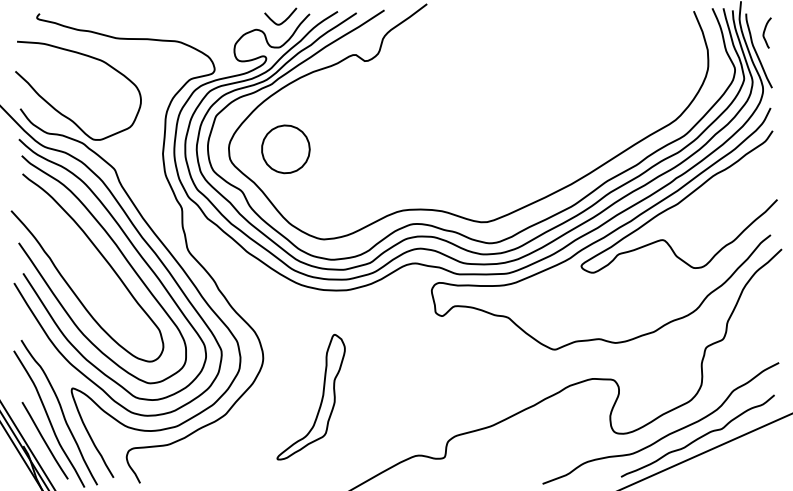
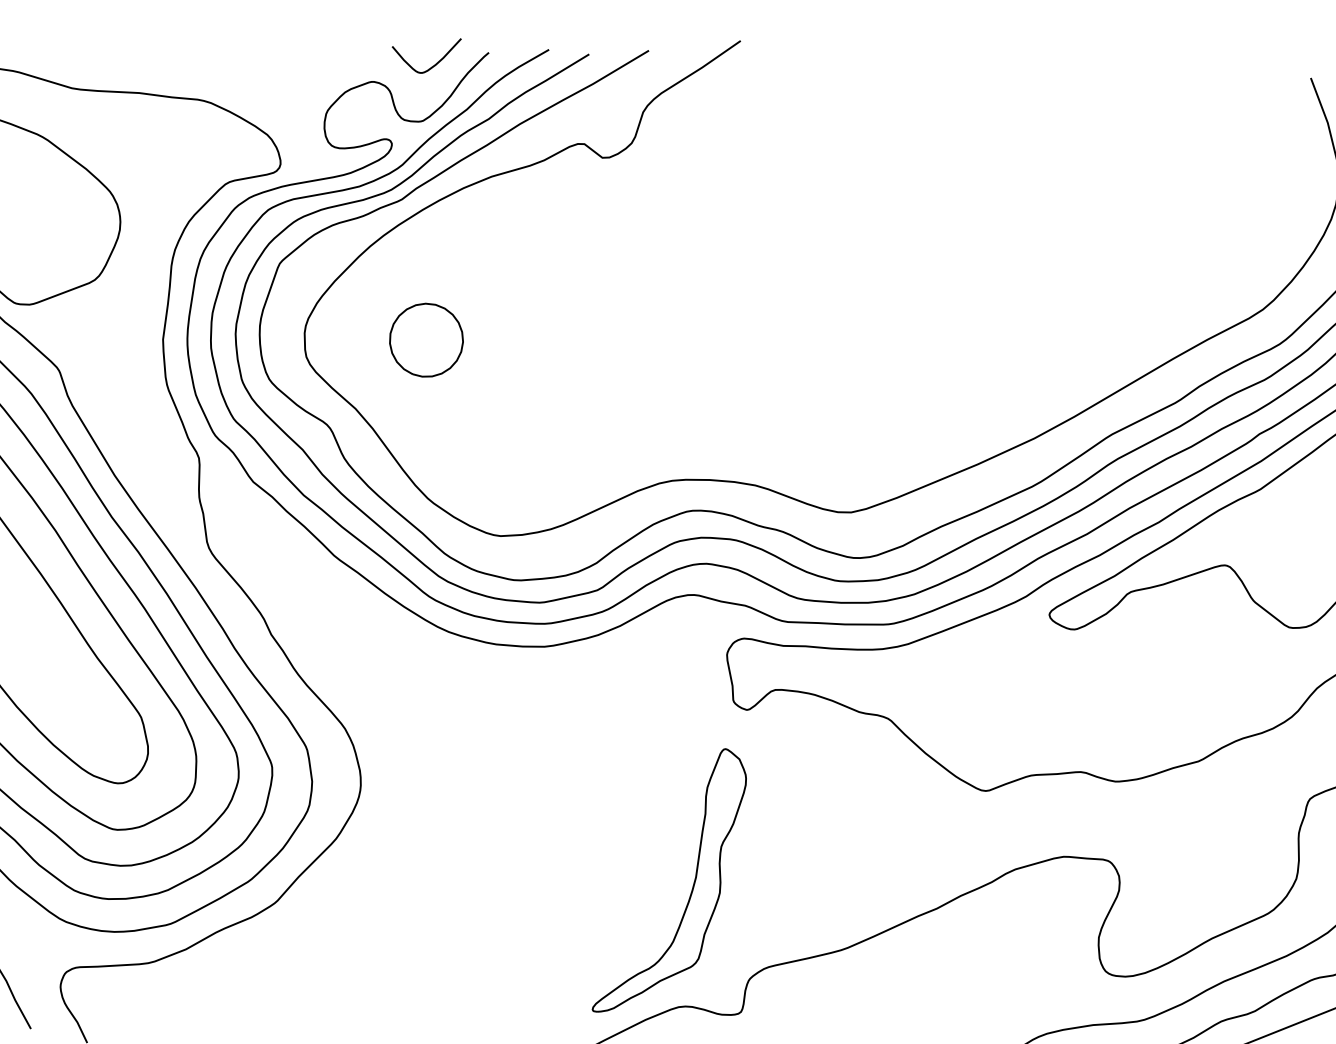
part: (285, 149) -> (425, 340), size x0.71
part: (320, 401) -> (689, 890), moved

